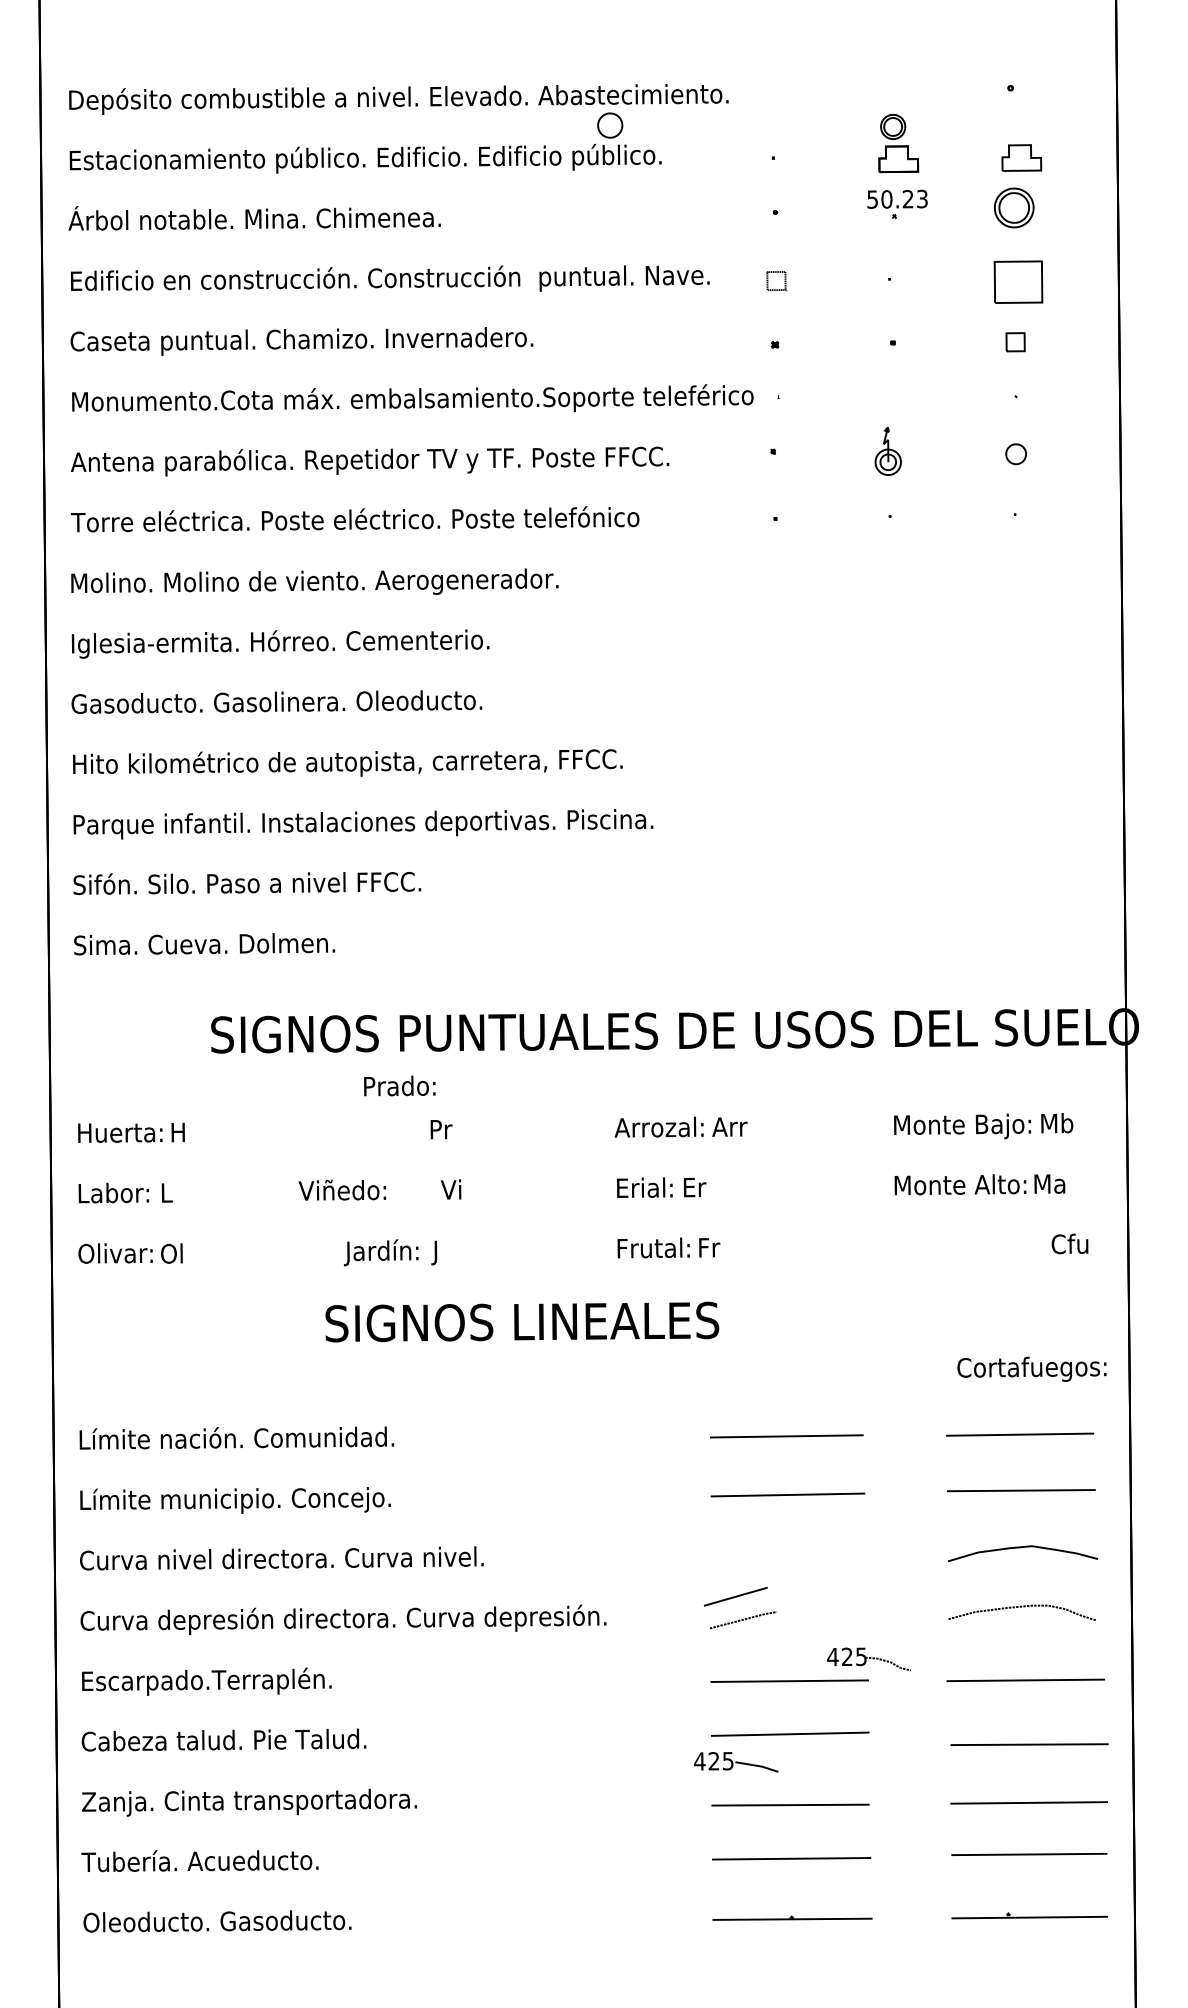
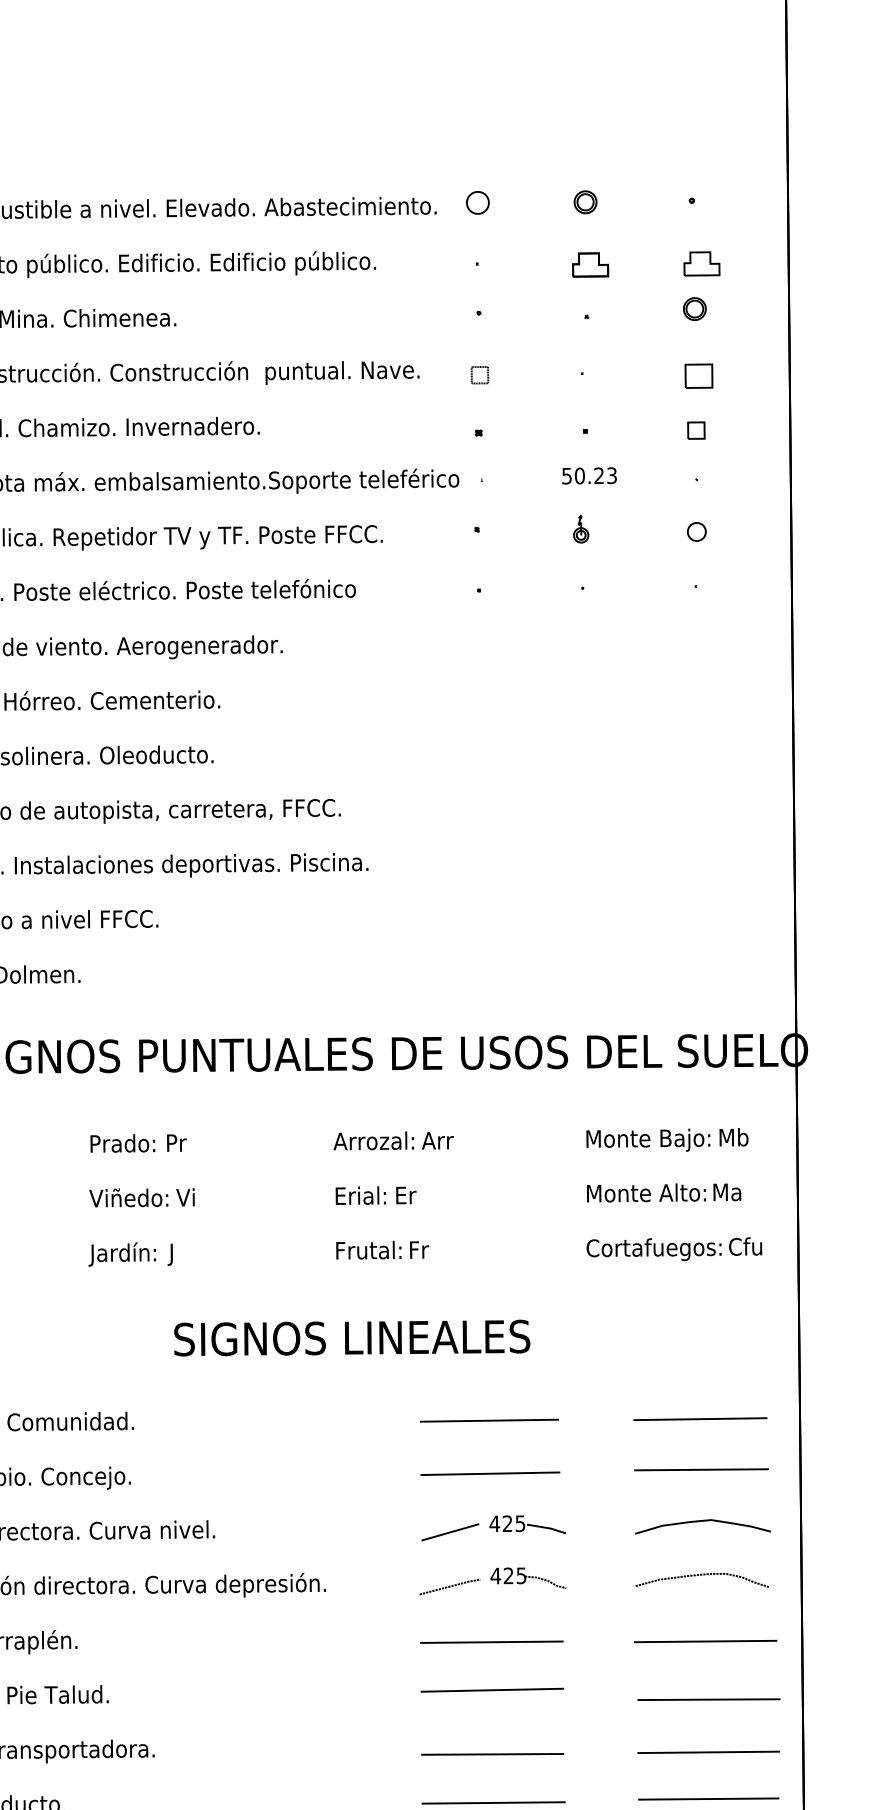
part: (610, 125) -> (478, 202), moved
part: (893, 126) -> (585, 201), moved
text: (897, 198) -> (589, 475), moved
part: (1013, 207) -> (694, 308), size x0.62
part: (1018, 281) -> (698, 375), size x0.62
part: (888, 450) -> (581, 528), size x0.62
text: (399, 1085) -> (122, 1143), moved
text: (342, 1189) -> (128, 1197), moved
text: (522, 1321) -> (352, 1337), moved
text: (1031, 1368) -> (653, 1248), moved
line: (735, 1596) -> (450, 1532), moved
part: (868, 1659) -> (527, 1578), moved
part: (736, 1762) -> (527, 1524), moved

